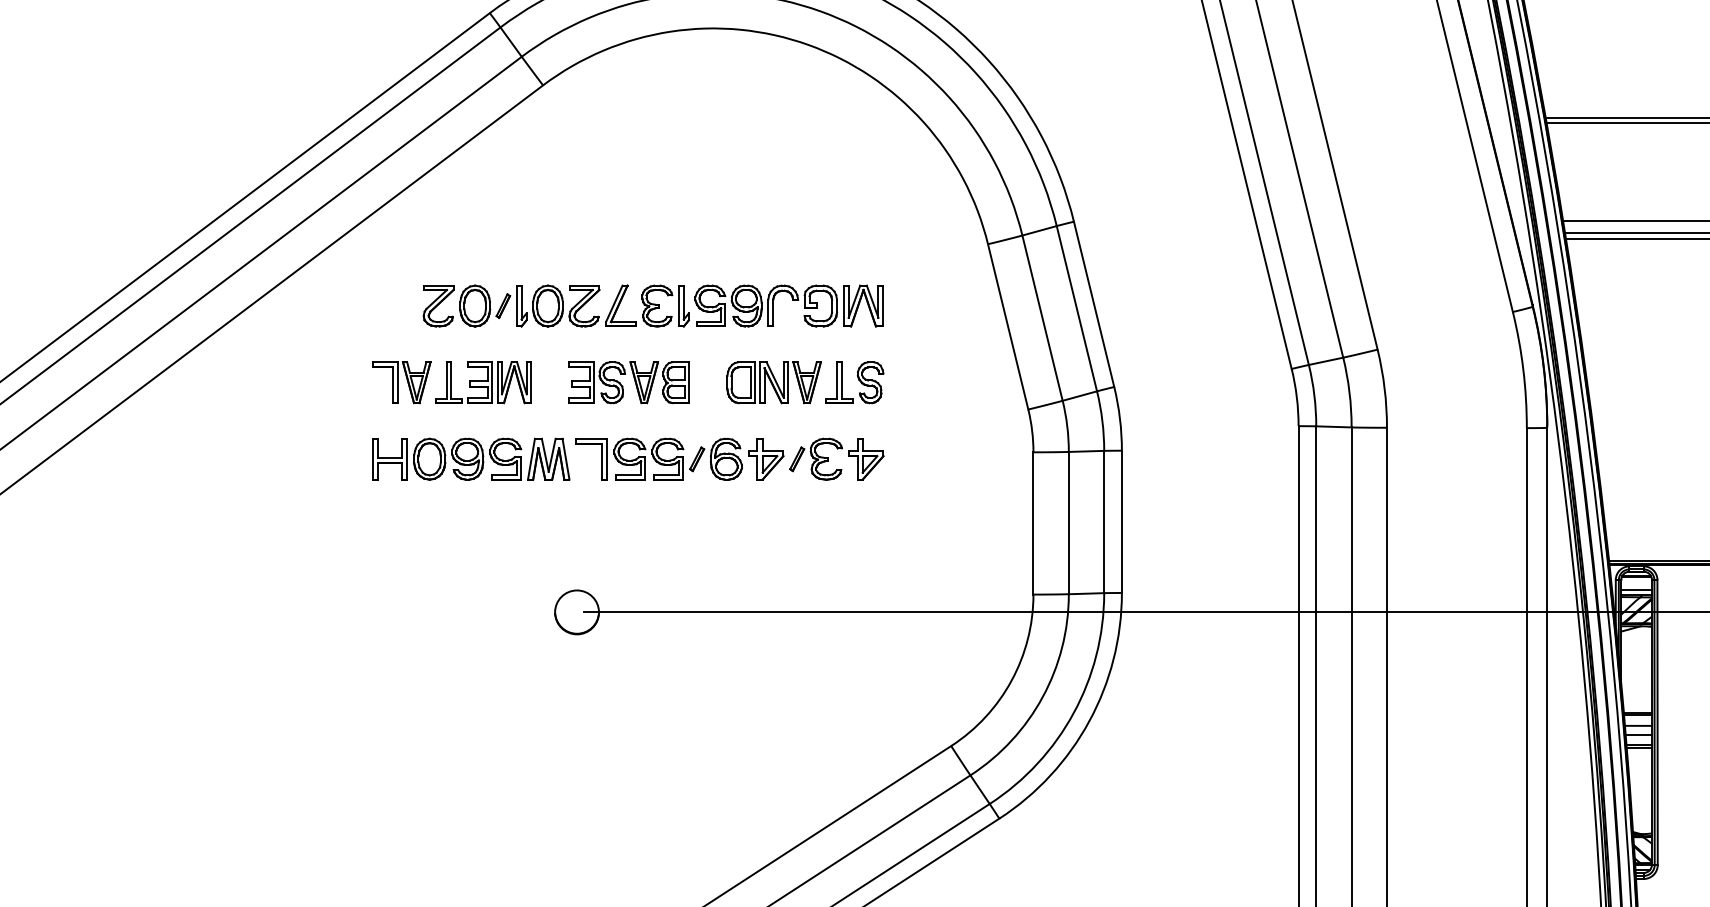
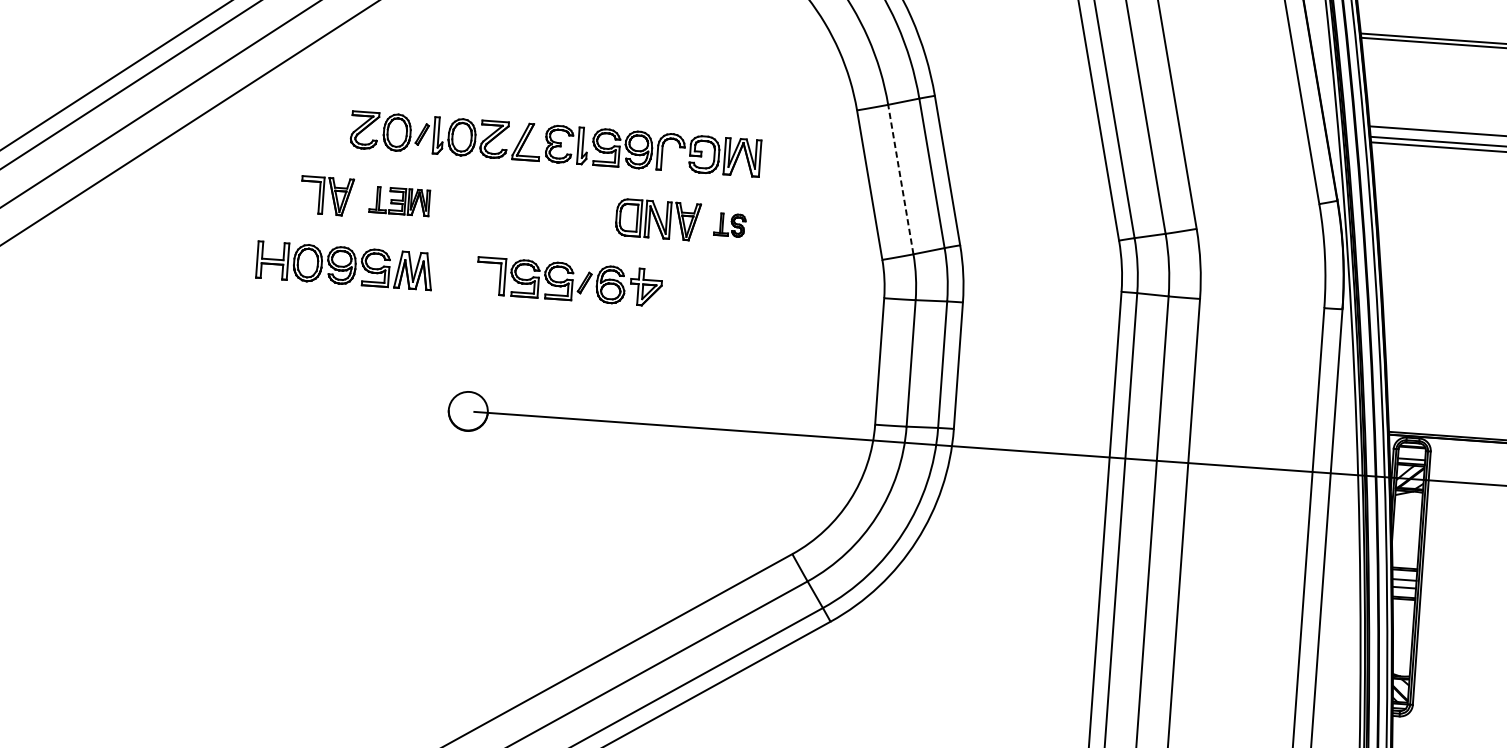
line: (1042, 317) -> (900, 178), solid -> dashed
part: (634, 381) -> (534, 209), removed
part: (483, 382) -> (399, 201), size x0.7
part: (854, 382) -> (729, 224), size x0.6
part: (471, 458) -> (345, 265), moved
part: (828, 458) -> (701, 290), removed

